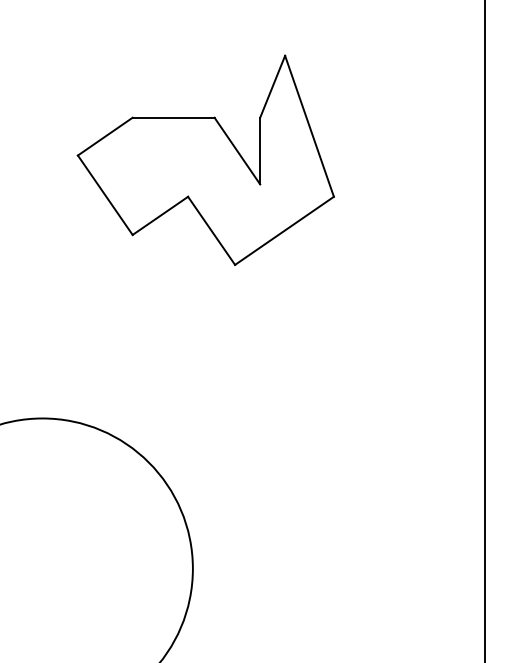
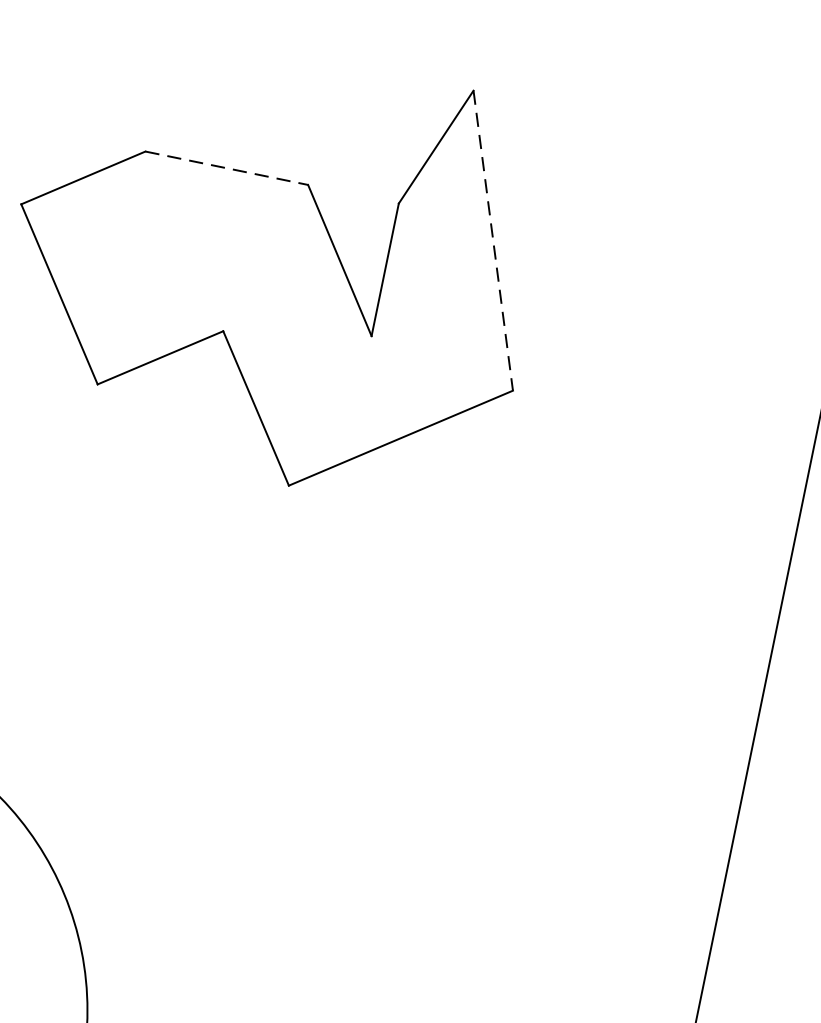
line: (173, 117) -> (226, 167), solid -> dashed
line: (309, 126) -> (493, 241), solid -> dashed

